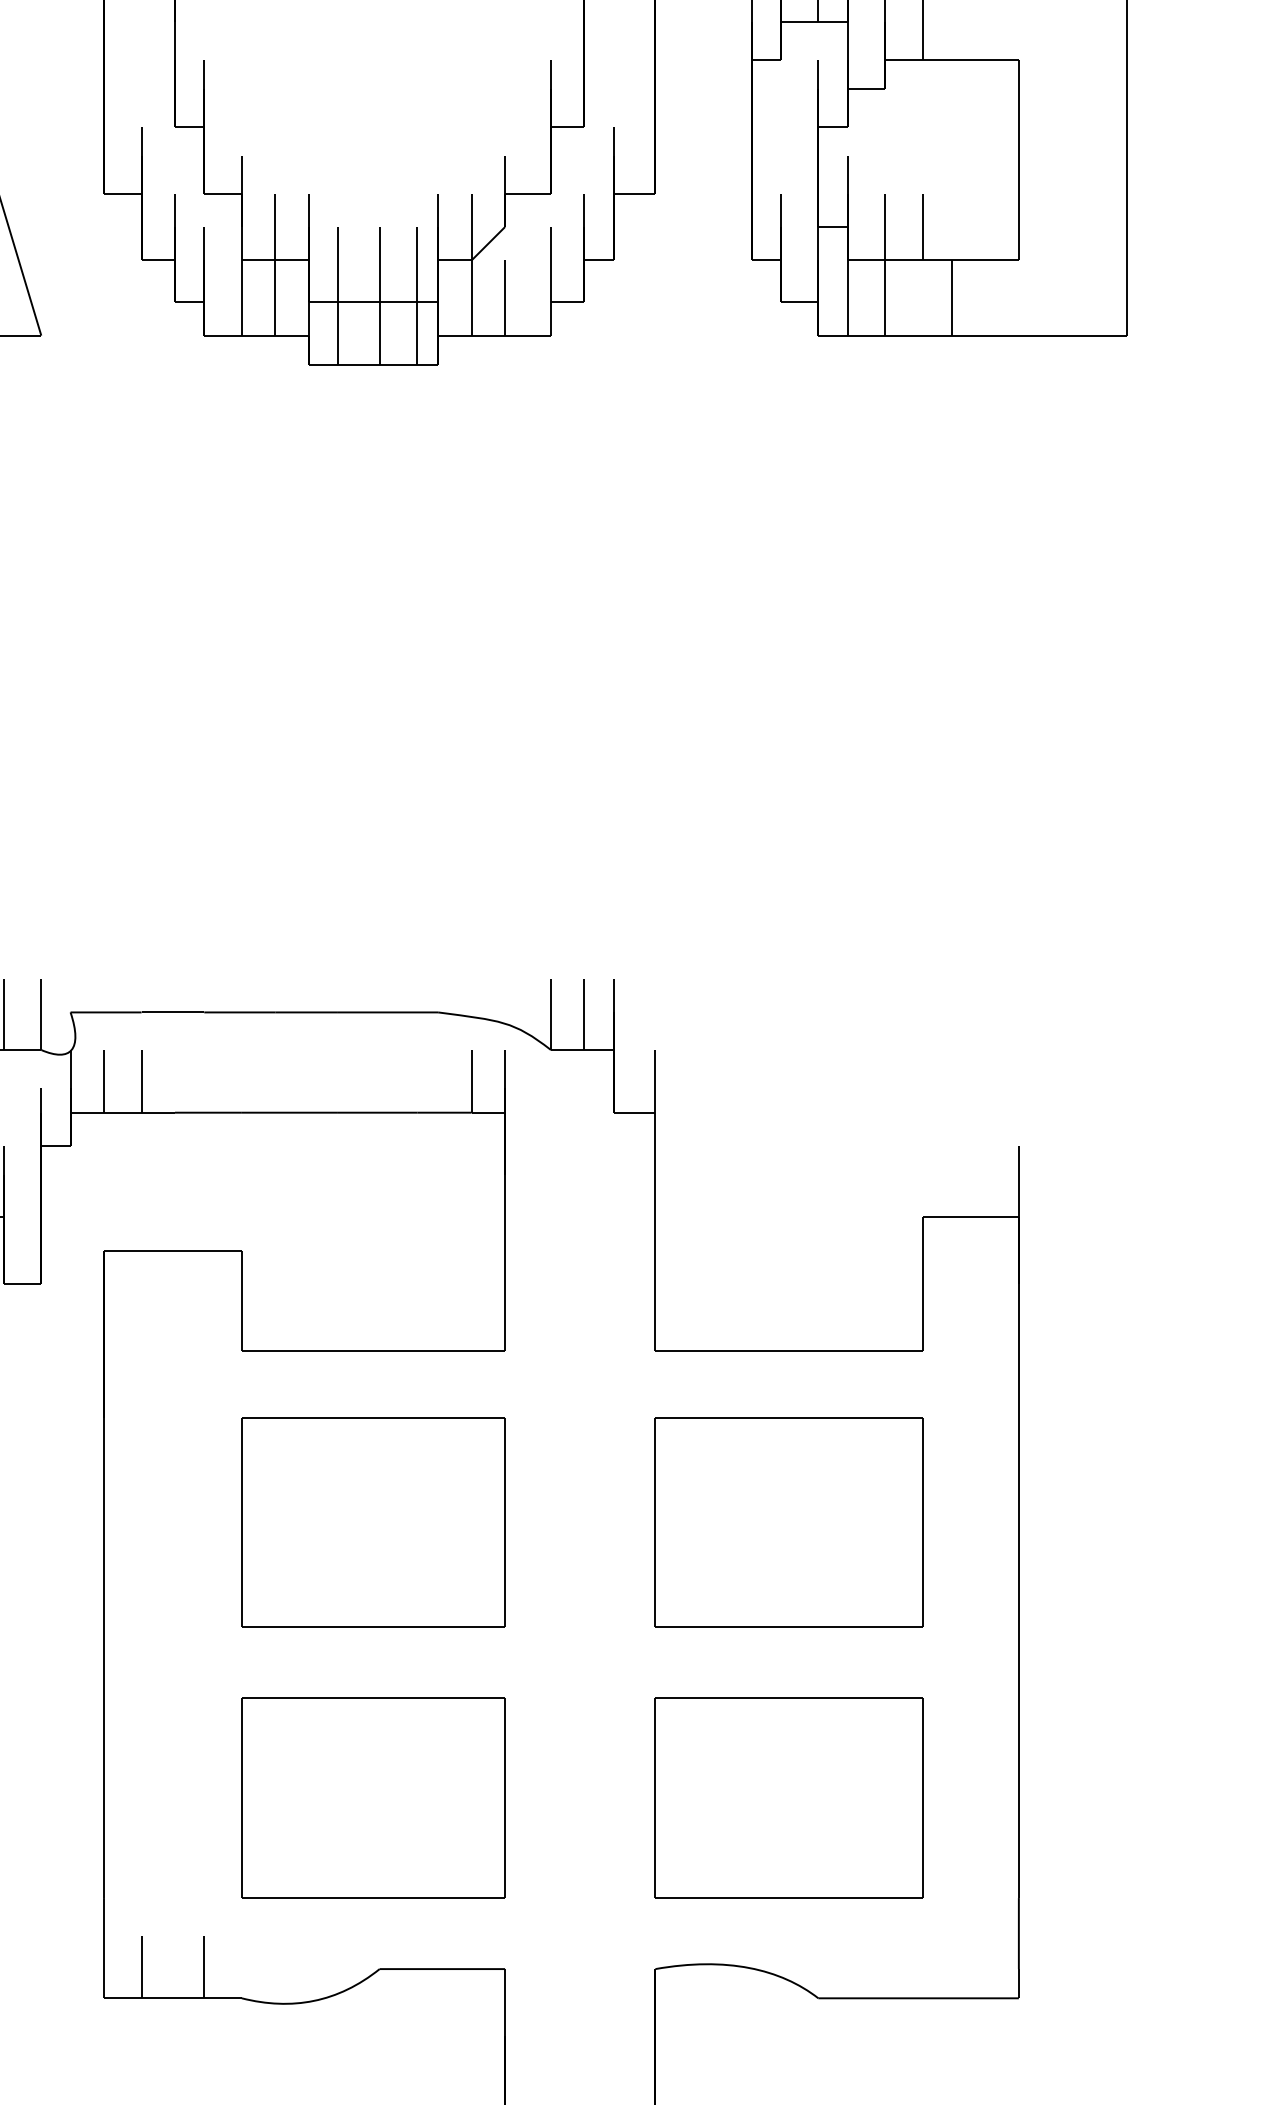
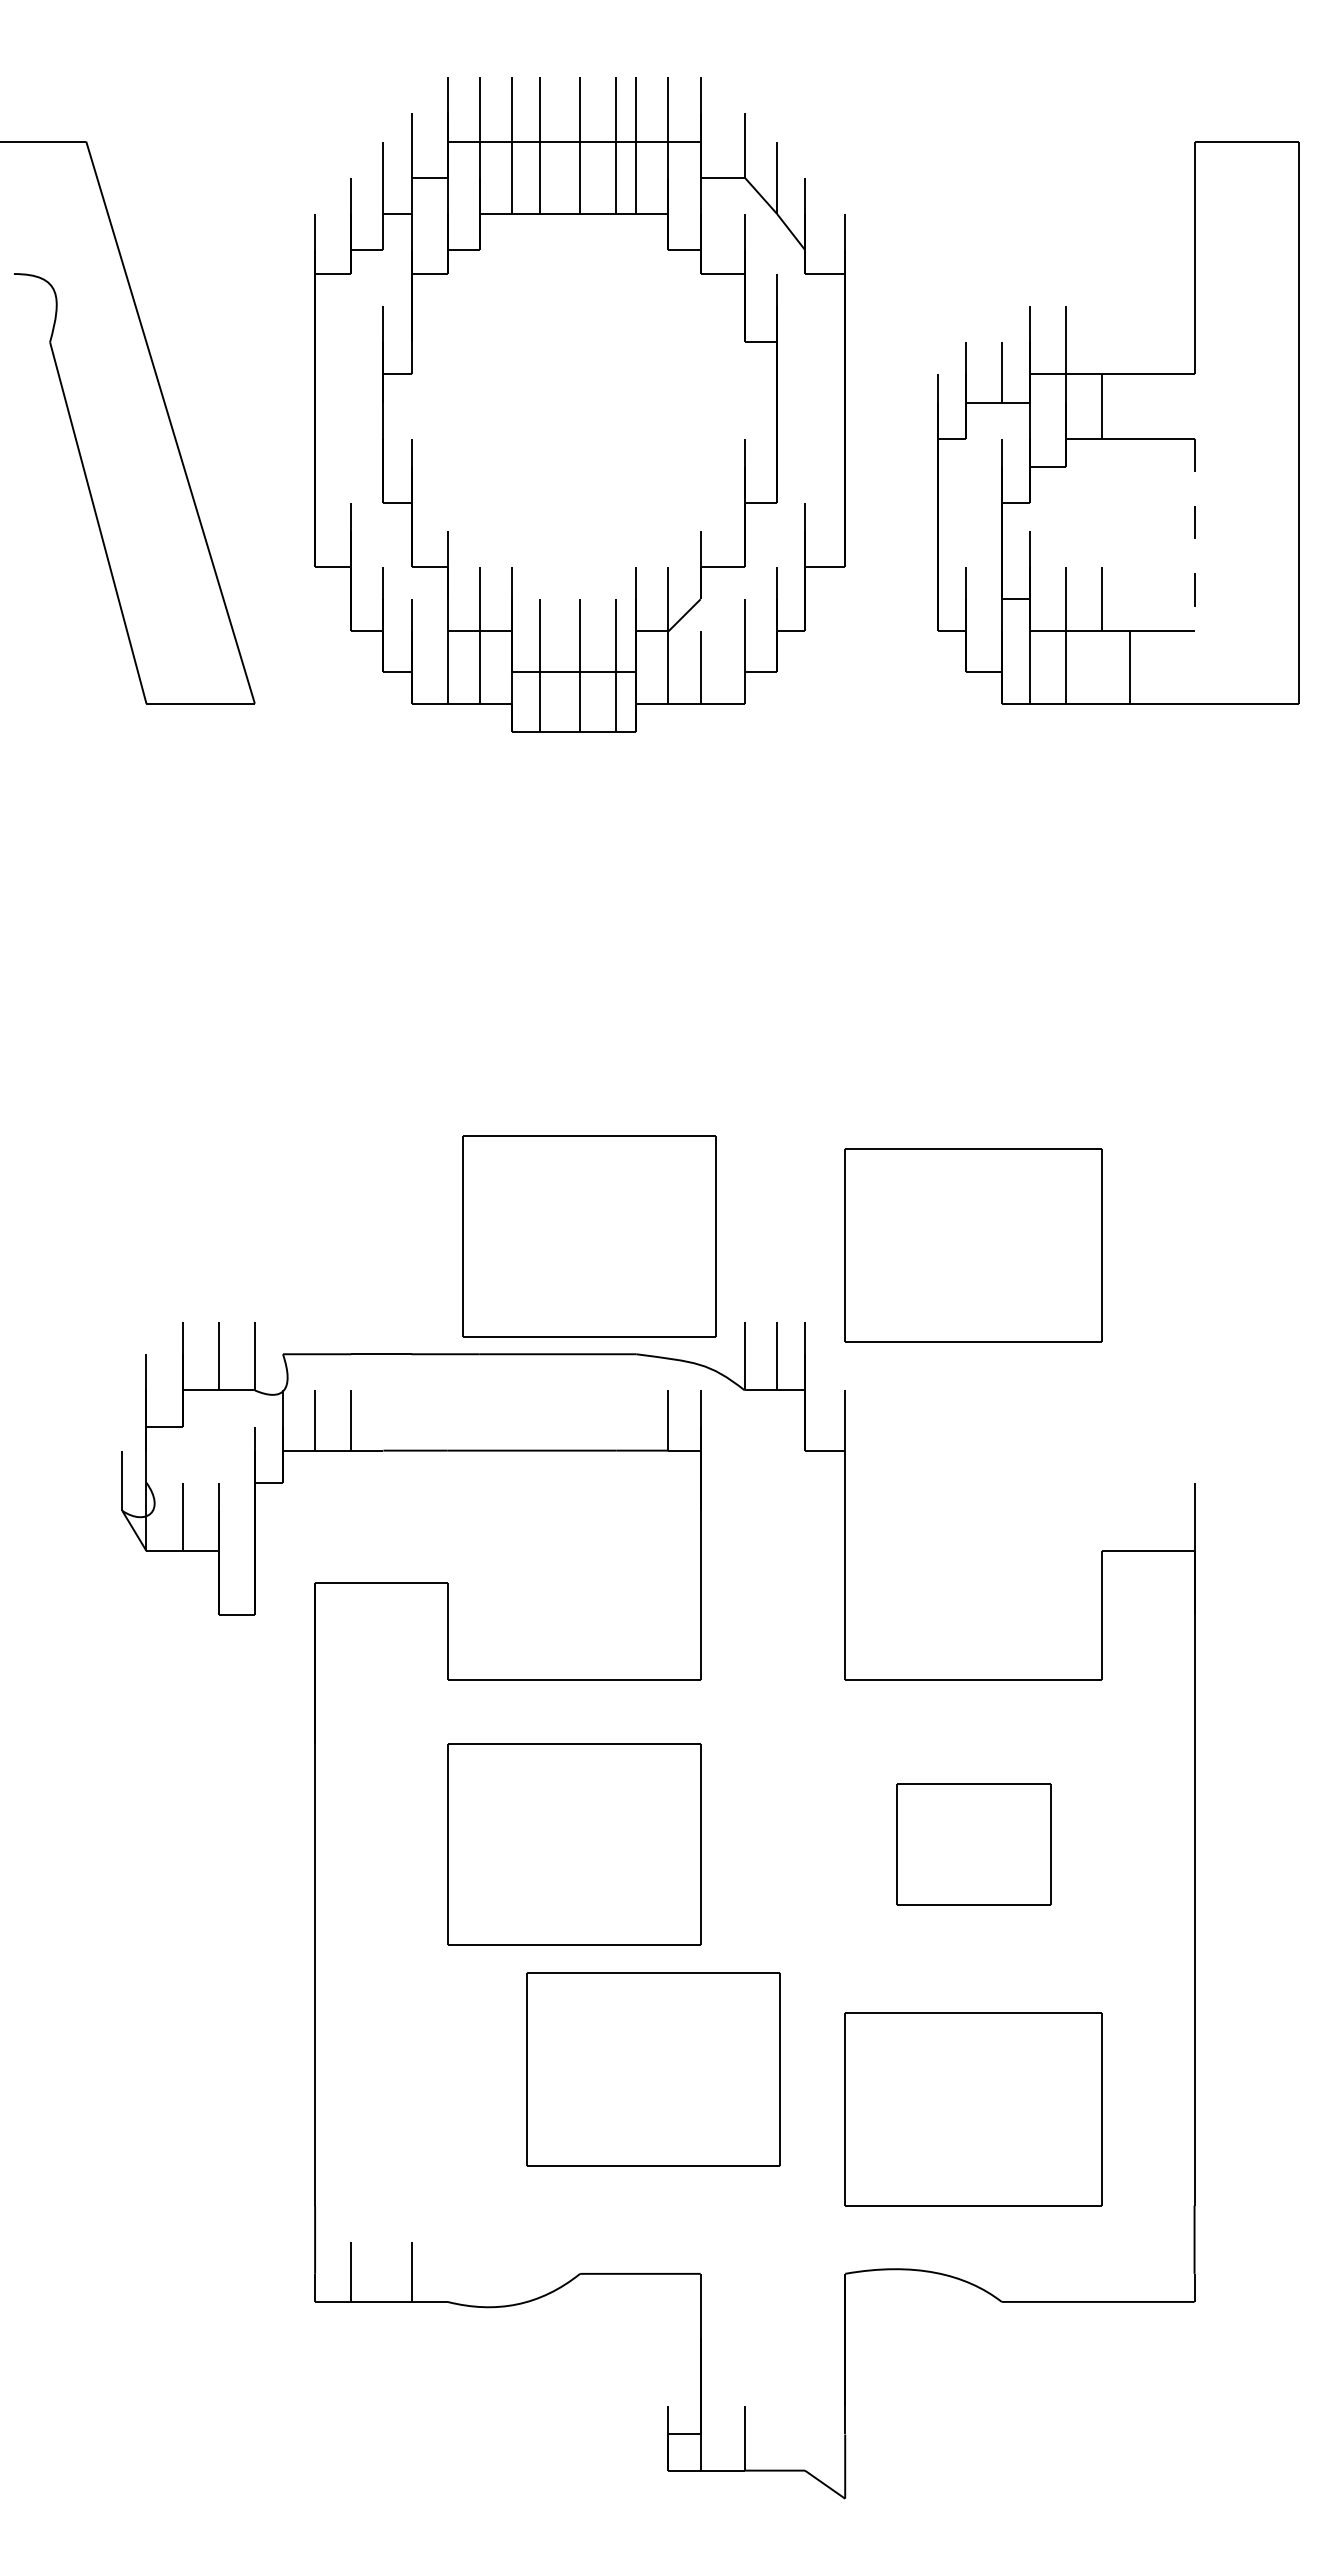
line: (1018, 160) -> (1194, 535), solid -> dashed
part: (389, 889) -> (589, 1236), added
part: (788, 899) -> (973, 1245), added
part: (788, 1522) -> (973, 1844), size x0.6
part: (373, 1798) -> (653, 2069), moved

